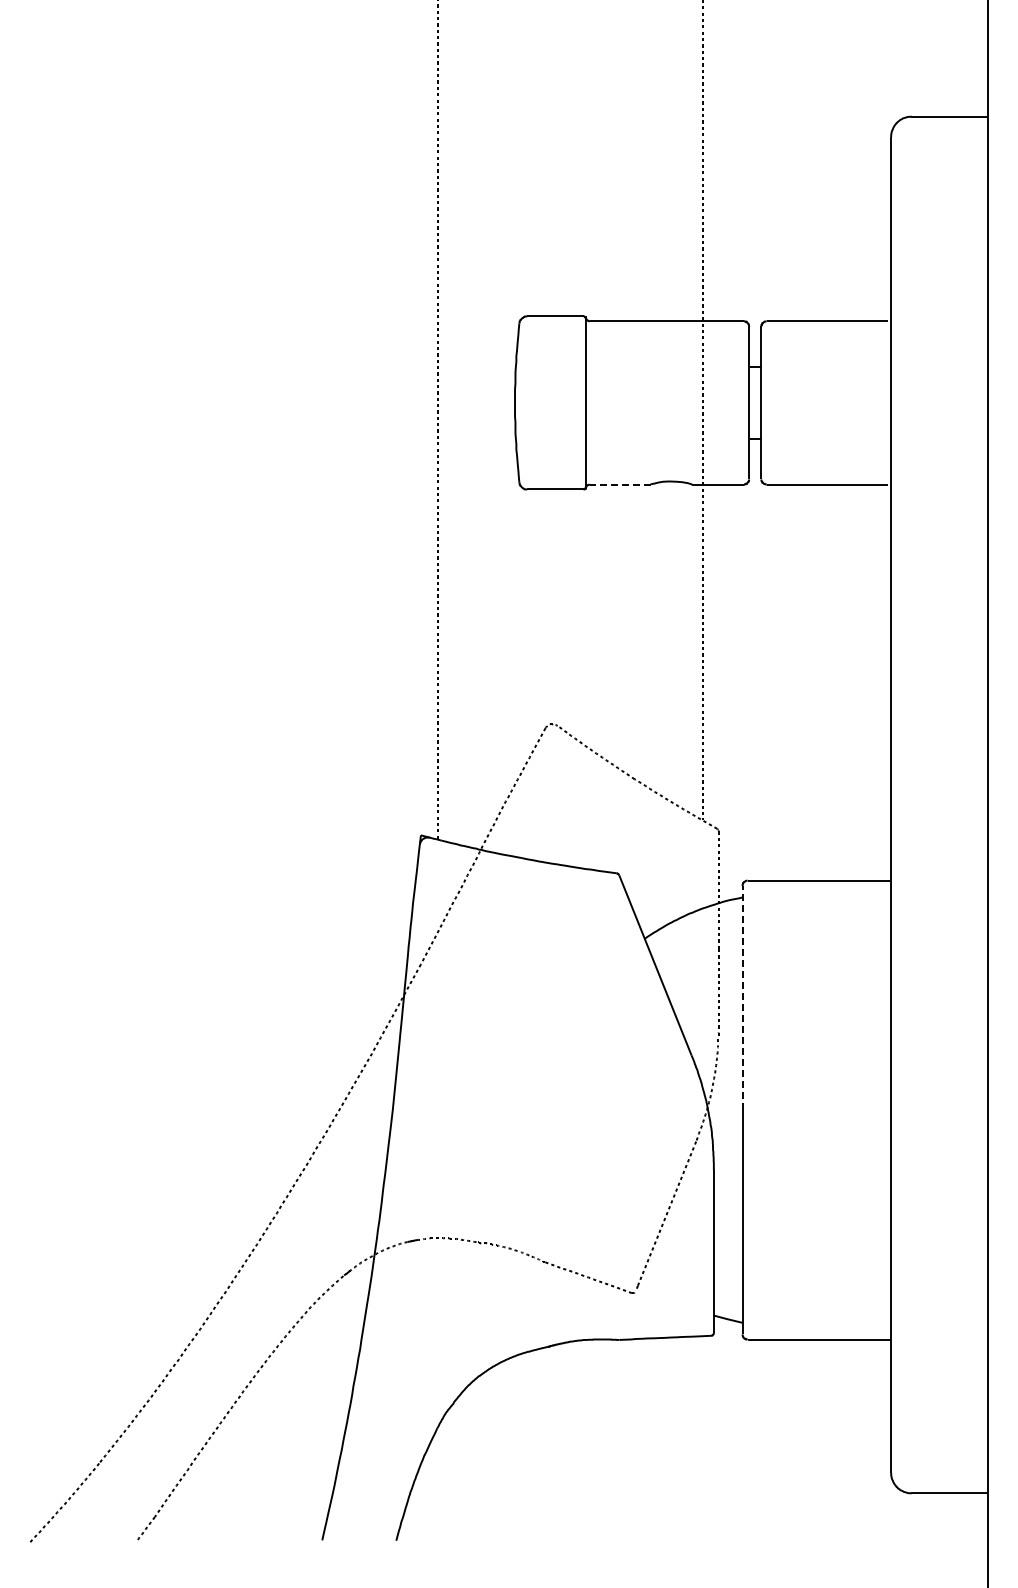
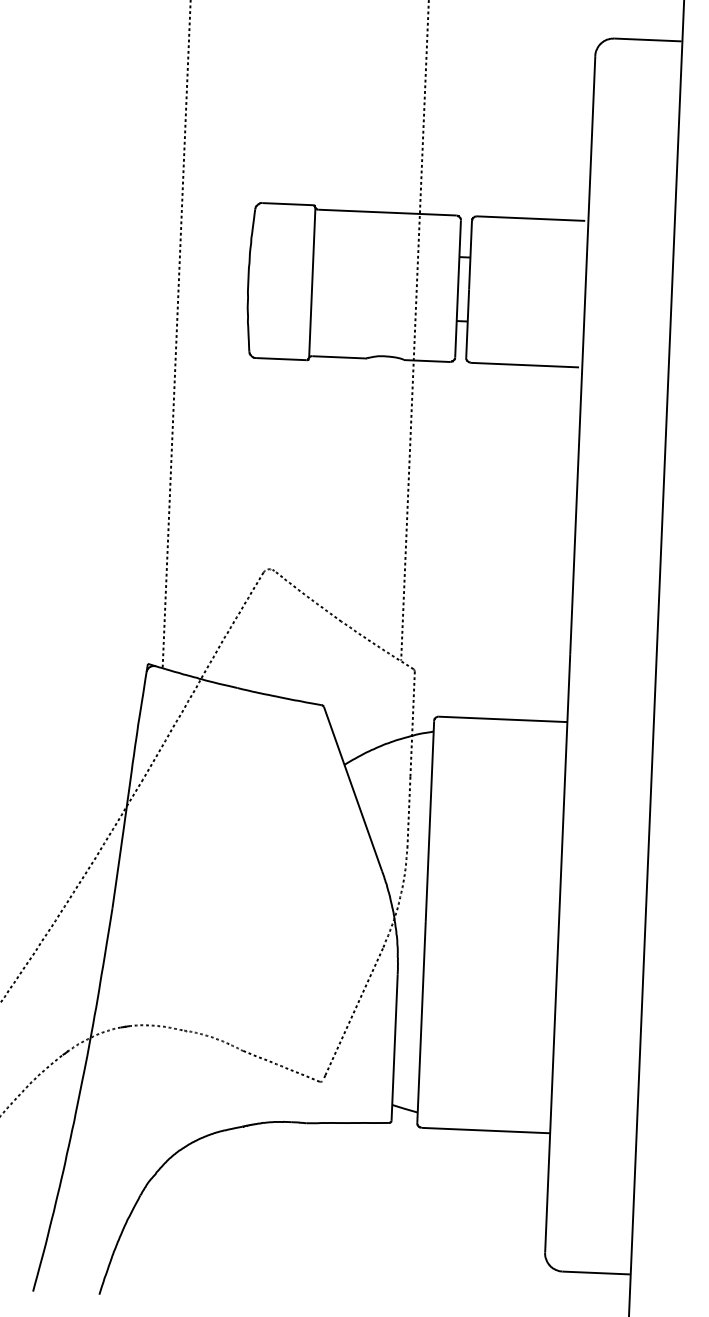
line: (620, 484) -> (339, 357), dashed -> solid
line: (742, 997) -> (429, 821), dashed -> solid

